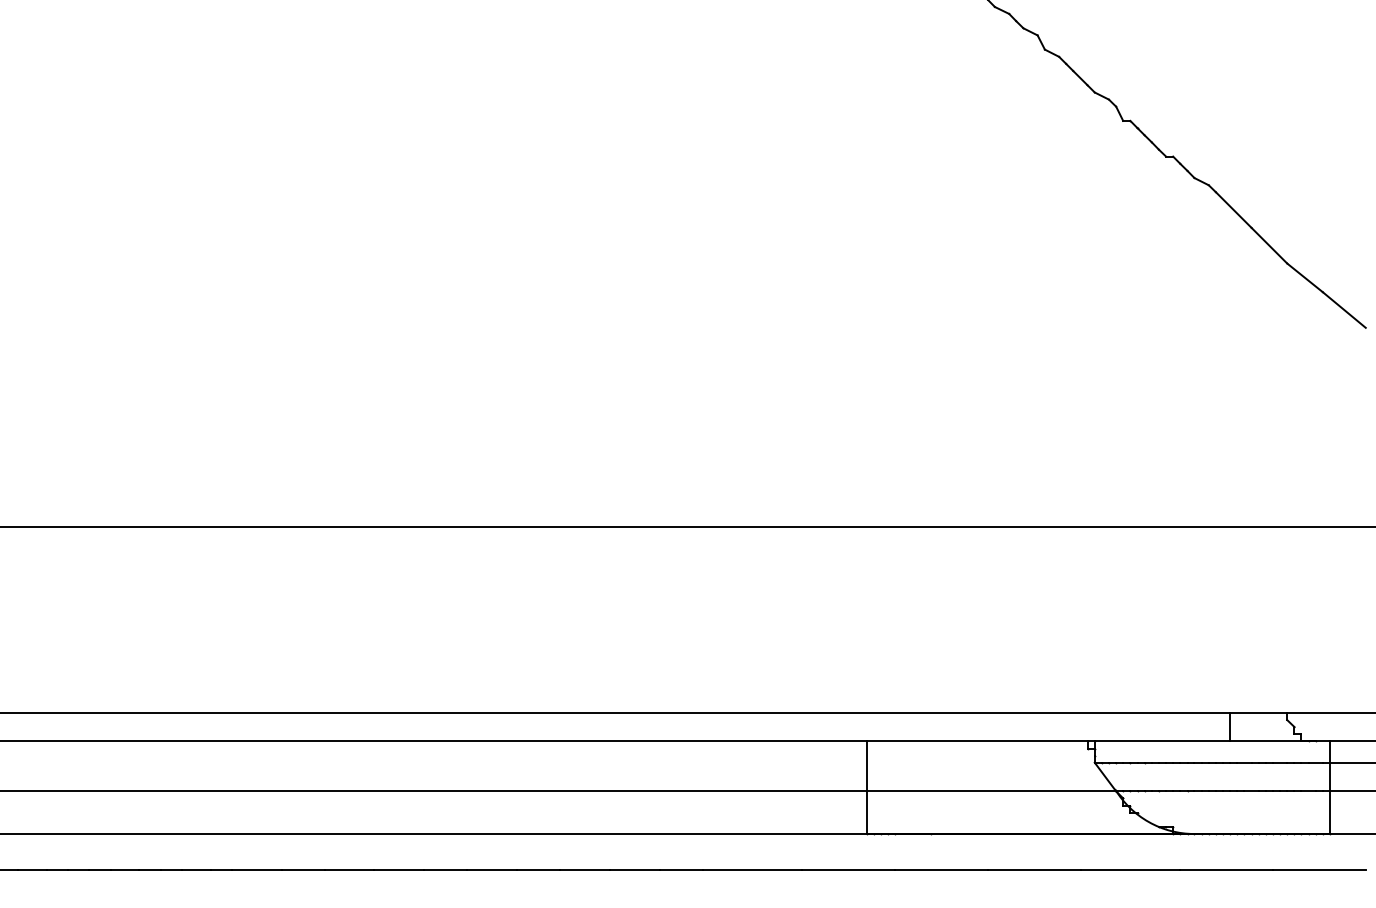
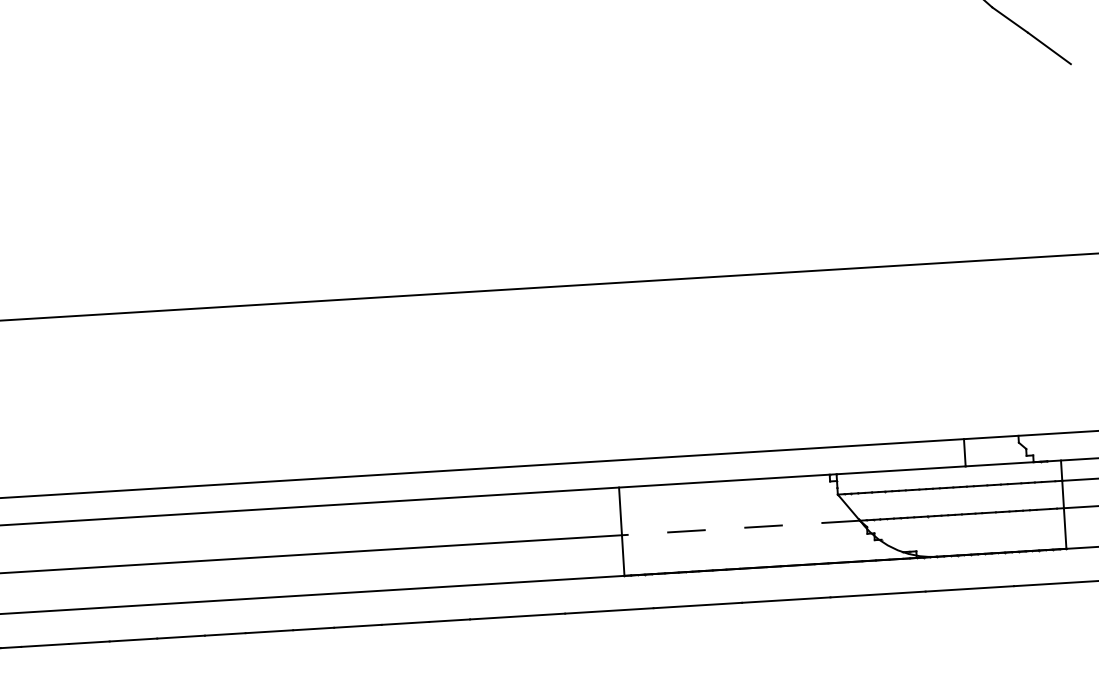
line: (991, 791) -> (741, 528), solid -> dashed

